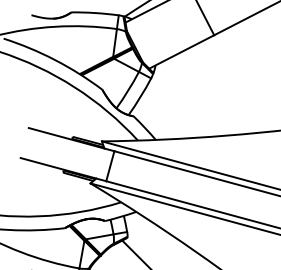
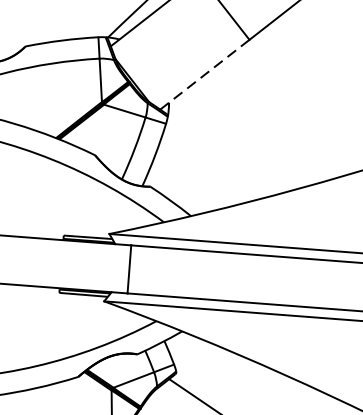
line: (181, 51) -> (204, 74), solid -> dashed

